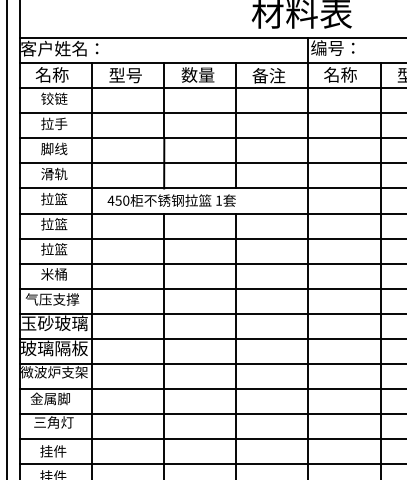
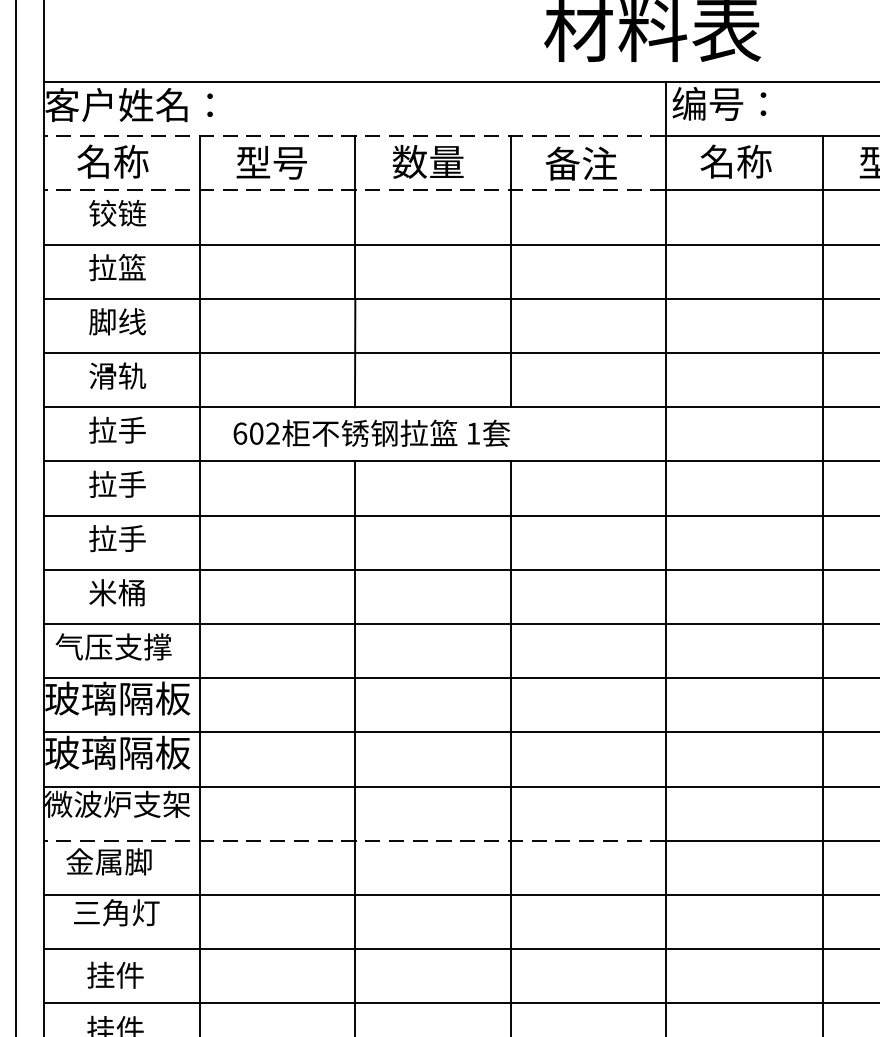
line: (164, 63) -> (355, 137), solid -> dashed
line: (164, 88) -> (355, 191), solid -> dashed
text: (61, 123) -> (133, 266), 拉手 -> 拉篮
text: (61, 198) -> (133, 428), 拉篮 -> 拉手
text: (118, 200) -> (256, 433), 450 -> 602
text: (61, 224) -> (133, 485), 拉篮 -> 拉手
text: (61, 249) -> (133, 539), 拉篮 -> 拉手
text: (54, 323) -> (118, 698), 玉砂玻璃 -> 玻璃隔板
line: (164, 389) -> (355, 841), solid -> dashed

